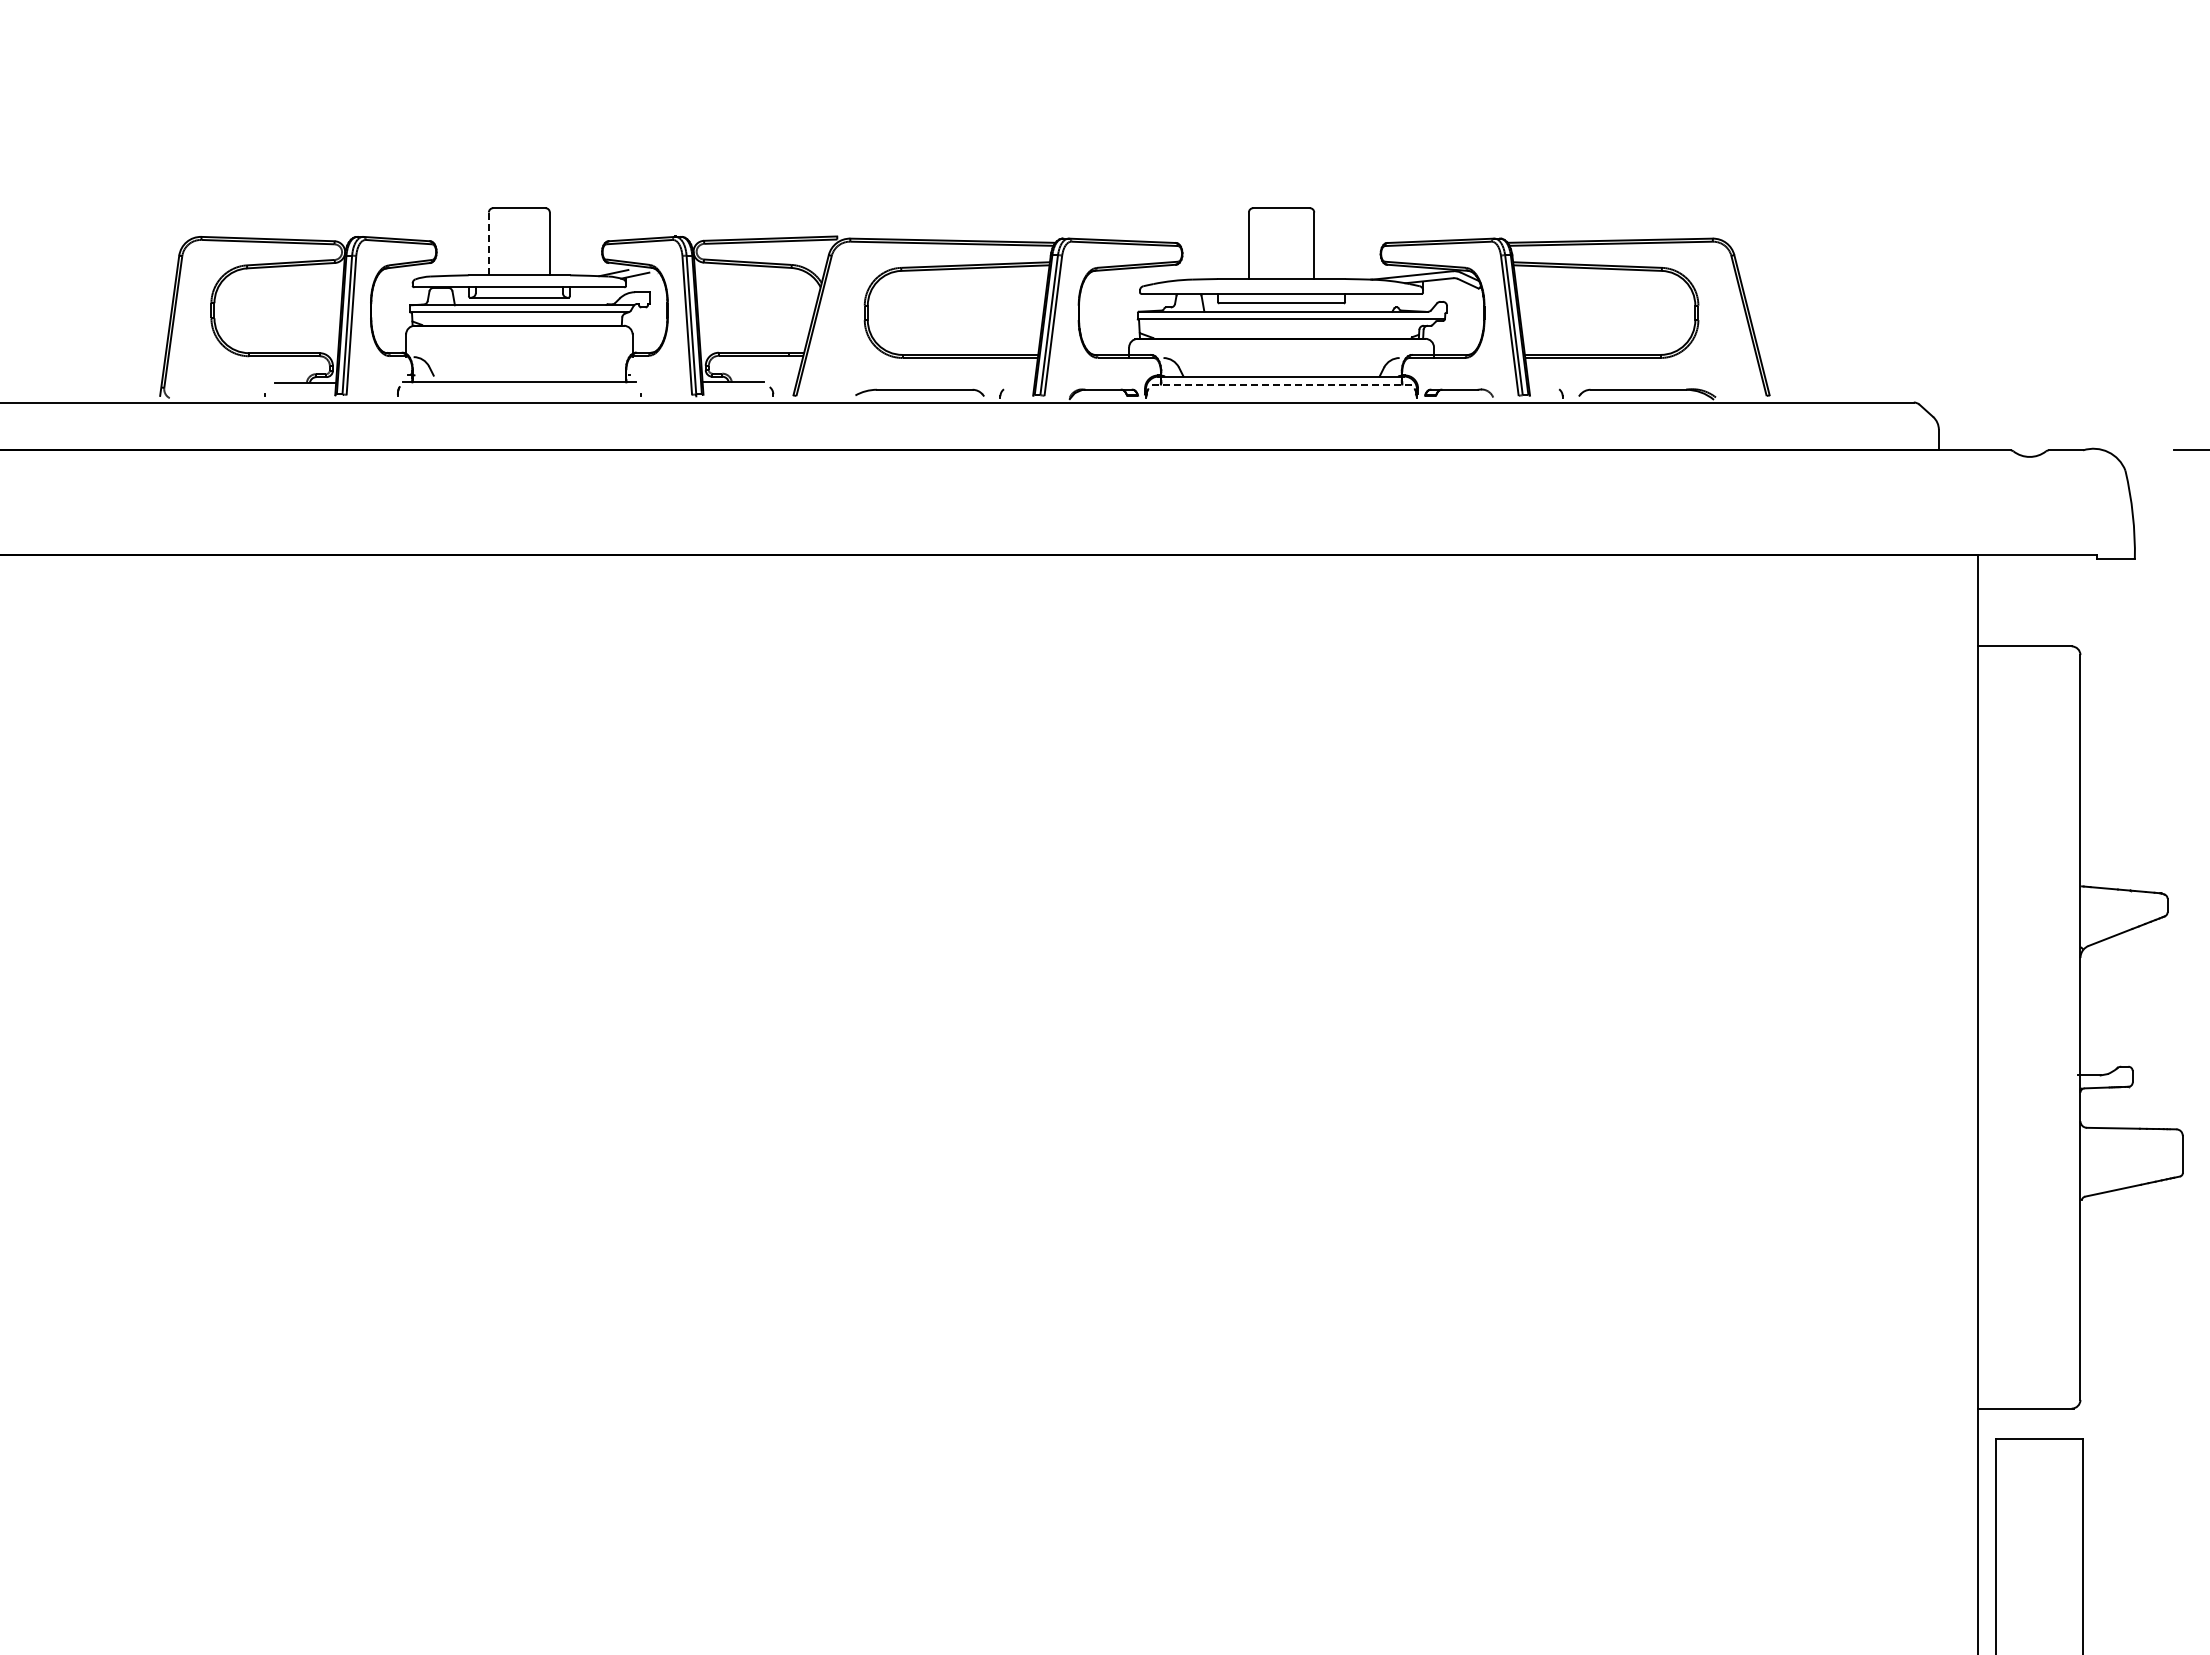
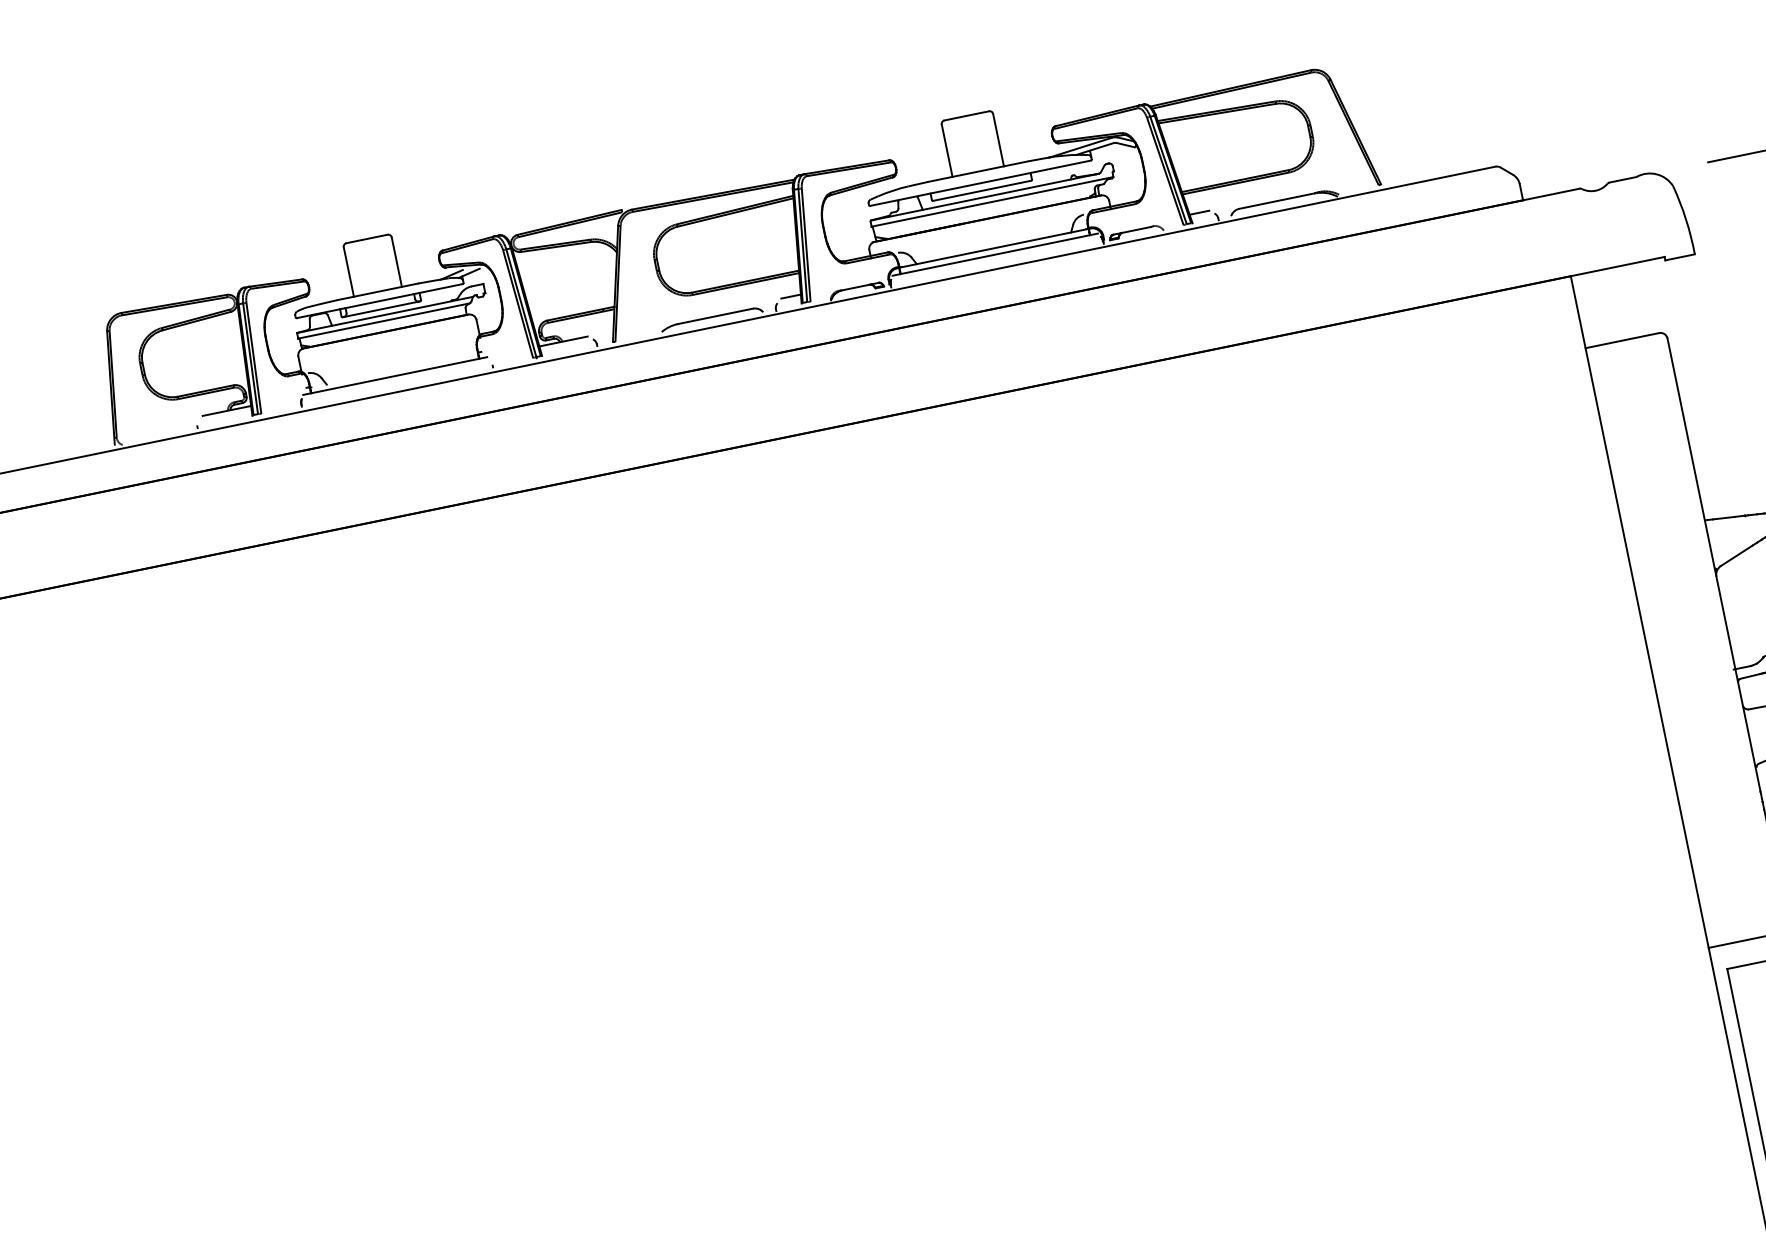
line: (488, 244) -> (348, 272), dashed -> solid
line: (1021, 384) -> (790, 296), added
line: (1281, 384) -> (995, 254), dashed -> solid
line: (1540, 384) -> (1198, 212), added

